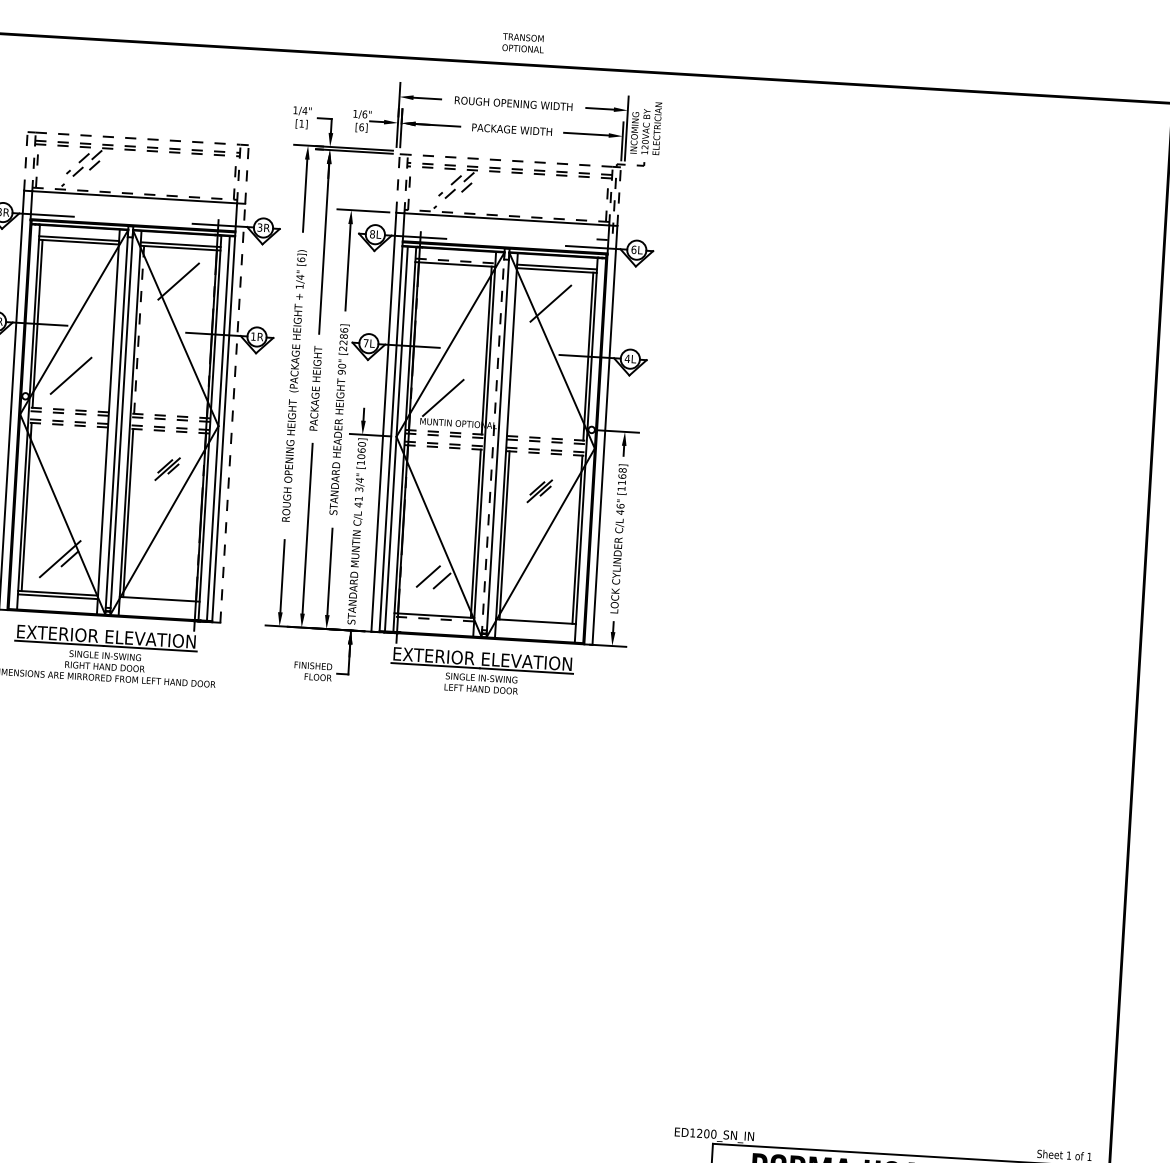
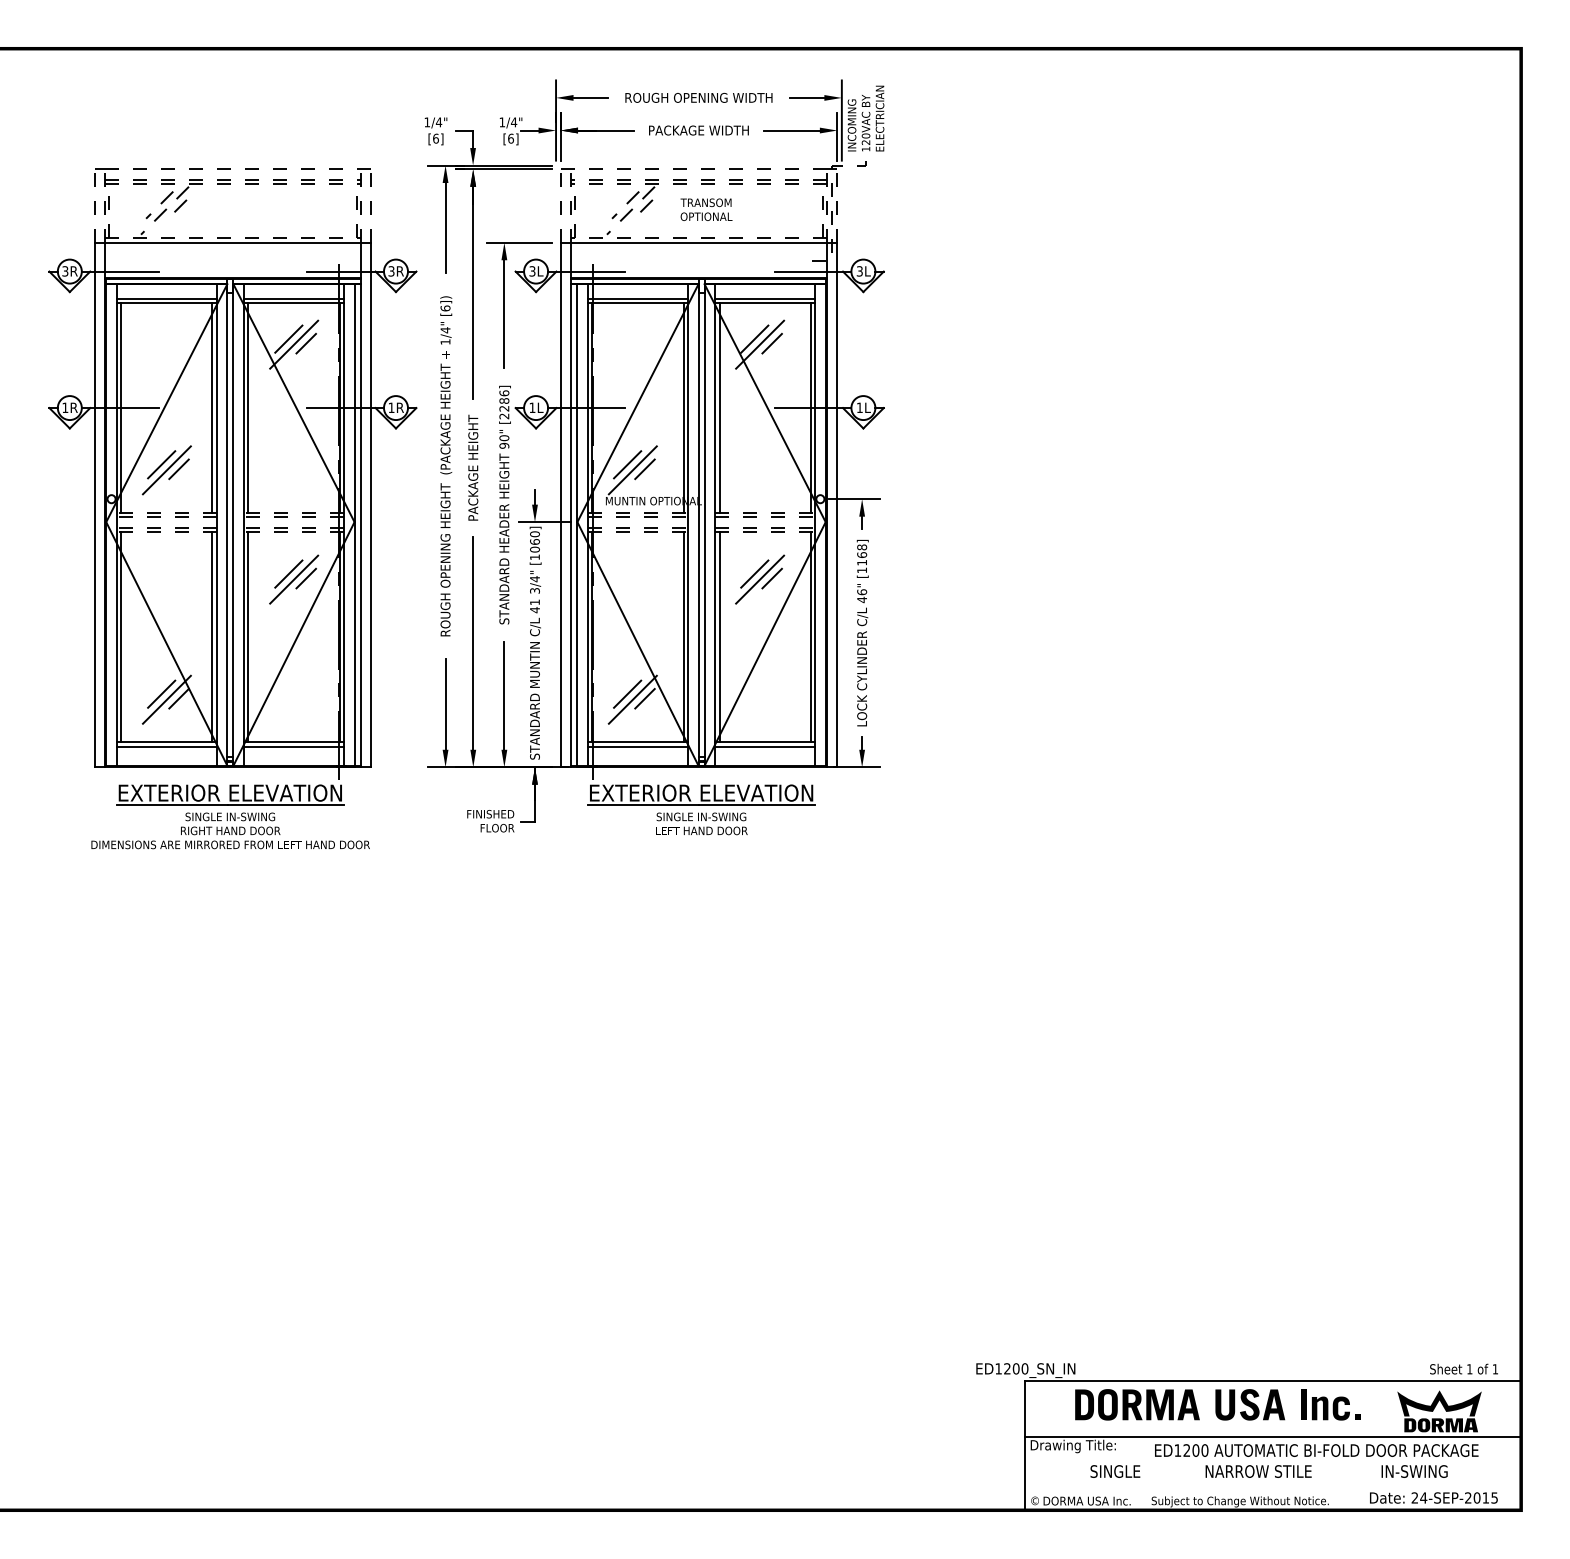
text: (523, 43) -> (706, 209), moved
text: (364, 114) -> (513, 122), 1/6" -> 1/4"
text: (301, 123) -> (435, 138), [1] -> [6]
text: (372, 234) -> (532, 271), 8L -> 3L
text: (633, 249) -> (859, 271), 6L -> 3L
line: (455, 260) -> (637, 298), dashed -> solid
line: (174, 276) -> (288, 338), added
line: (187, 281) -> (305, 343), added
line: (546, 298) -> (754, 338), added
line: (560, 303) -> (771, 343), added
line: (110, 327) -> (212, 407), added
line: (139, 329) -> (248, 407), dashed -> solid
text: (366, 343) -> (532, 407), 7L -> 1L
line: (515, 351) -> (719, 407), added
text: (627, 358) -> (859, 407), 4L -> 1L
line: (67, 370) -> (161, 464), added
line: (80, 375) -> (178, 469), added
line: (439, 393) -> (627, 464), added
line: (452, 397) -> (644, 469), added
line: (232, 412) -> (371, 504), dashed -> solid
line: (493, 445) -> (698, 525), dashed -> solid
part: (167, 469) -> (294, 579), size x1.67
part: (540, 491) -> (760, 579), size x1.67
line: (99, 510) -> (212, 636), added
line: (56, 553) -> (161, 693), added
line: (432, 581) -> (632, 699), added
line: (159, 602) -> (294, 746), added
line: (433, 618) -> (637, 746), dashed -> solid
line: (536, 624) -> (765, 746), added

